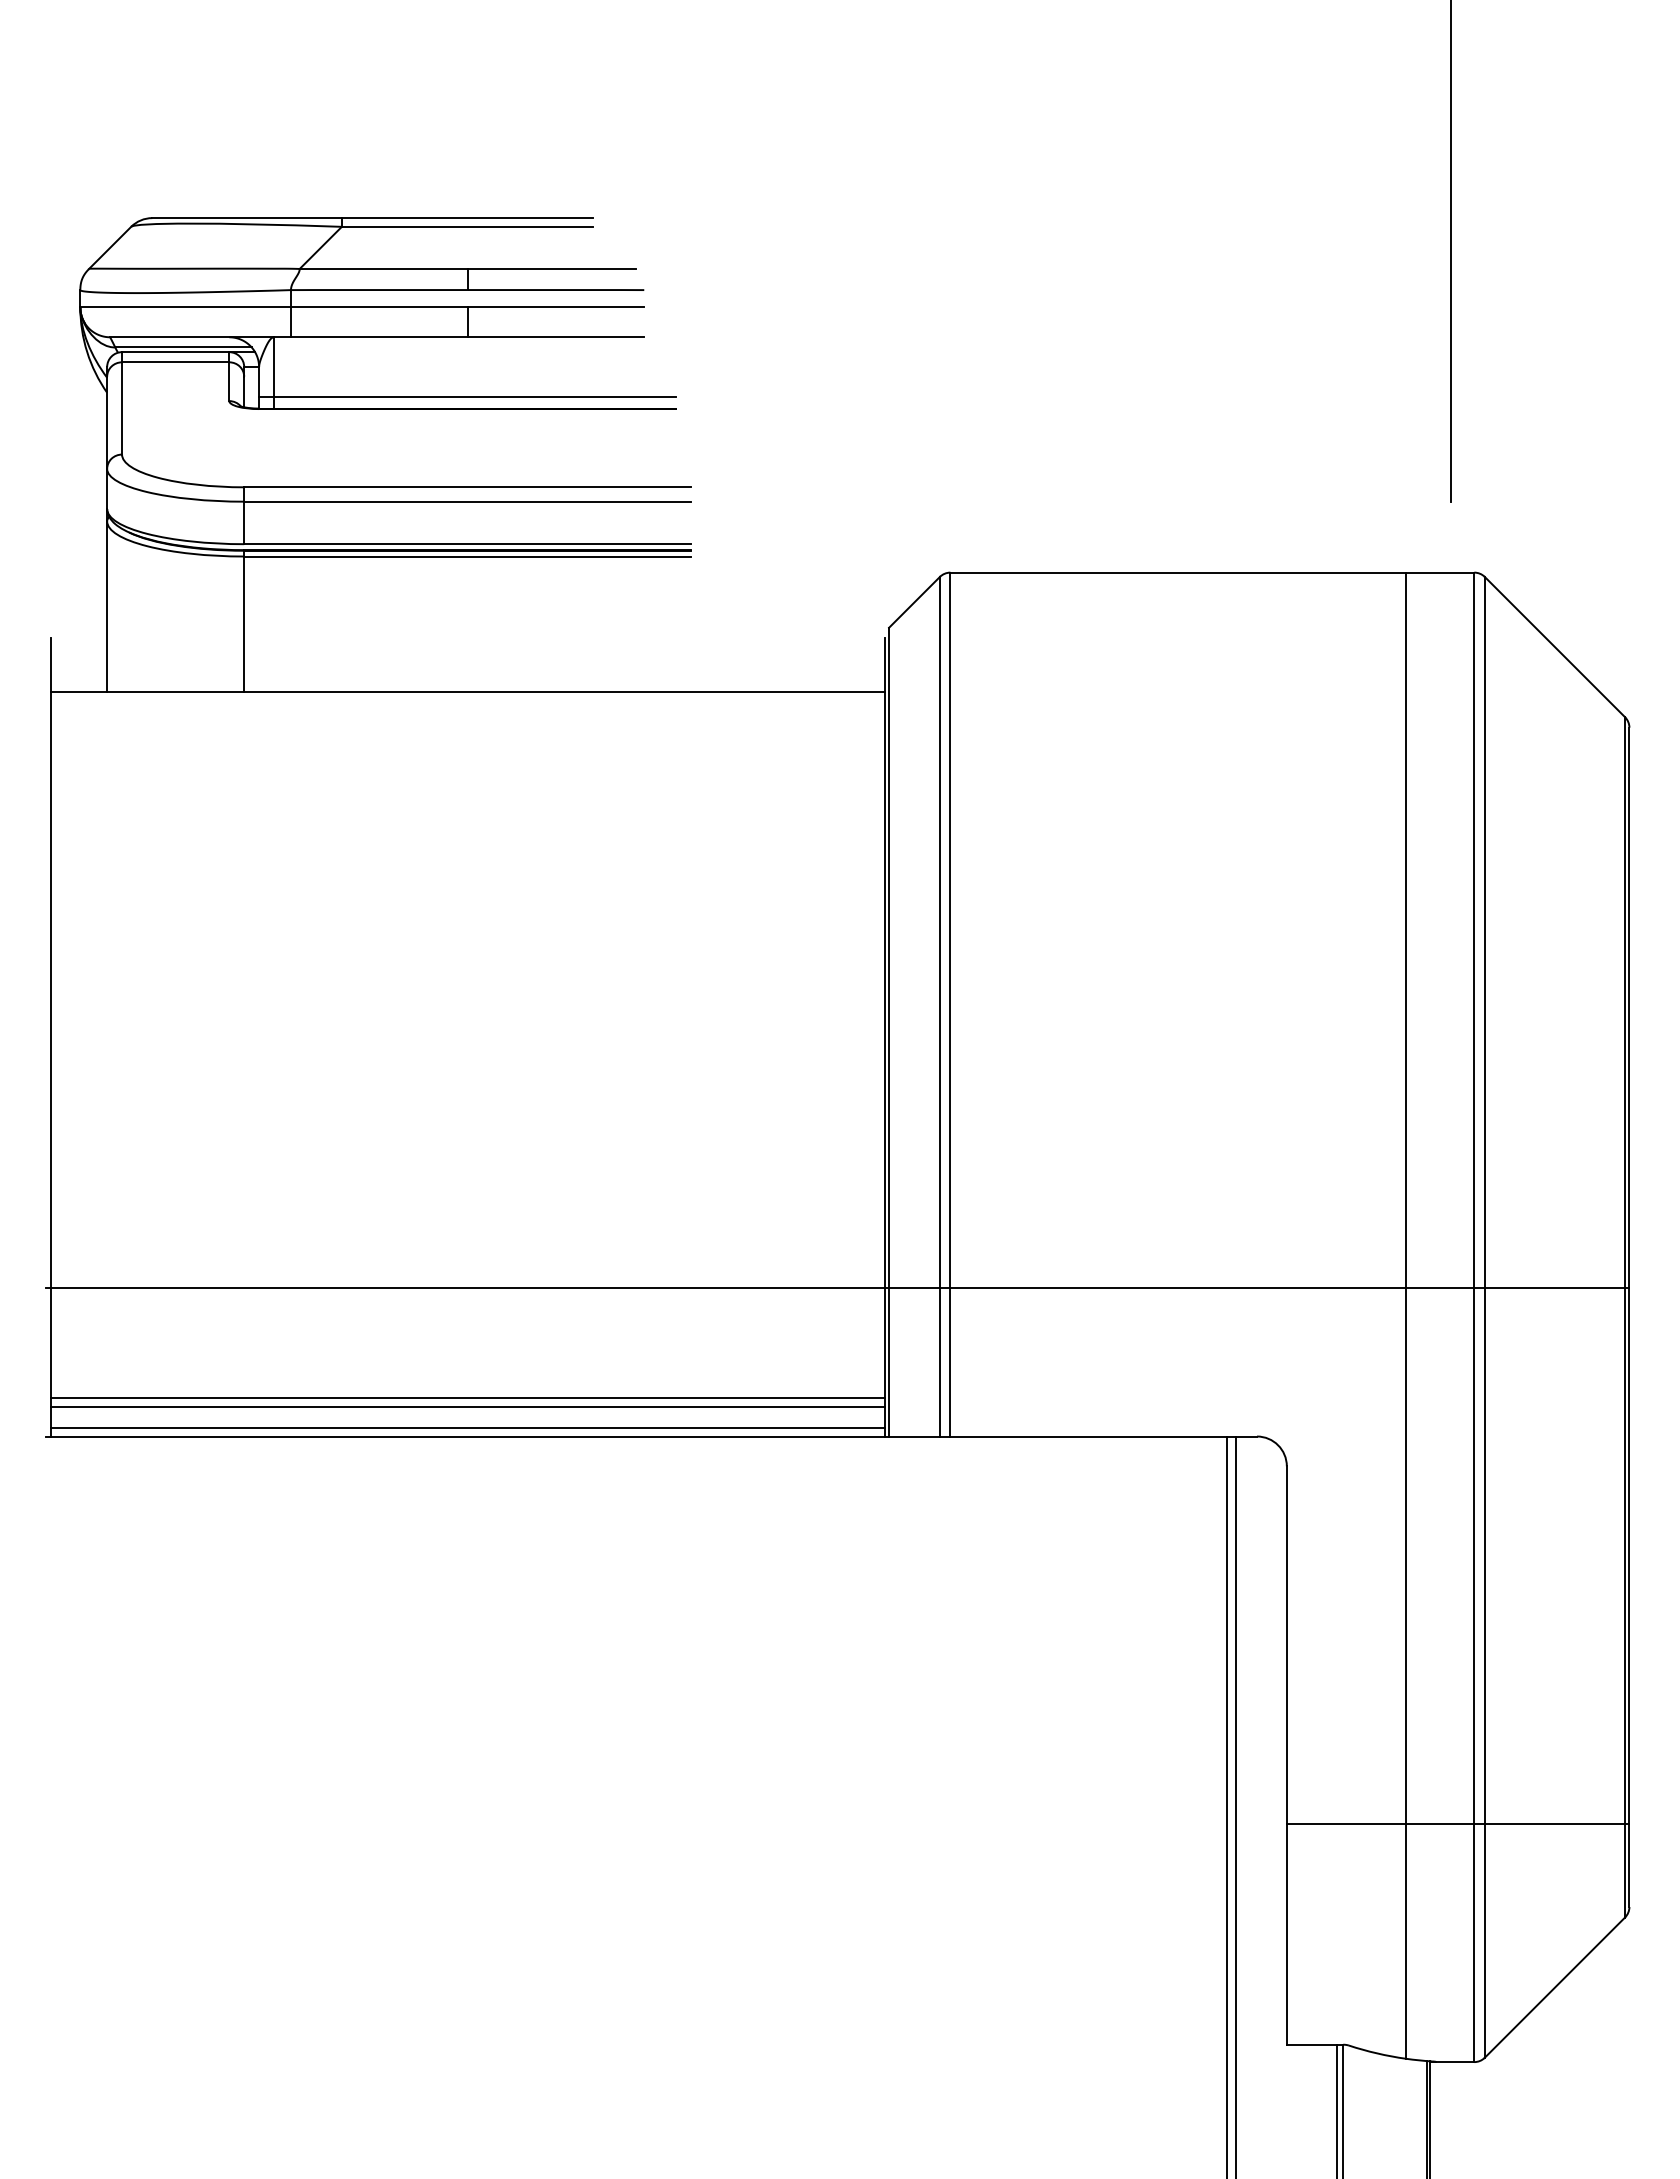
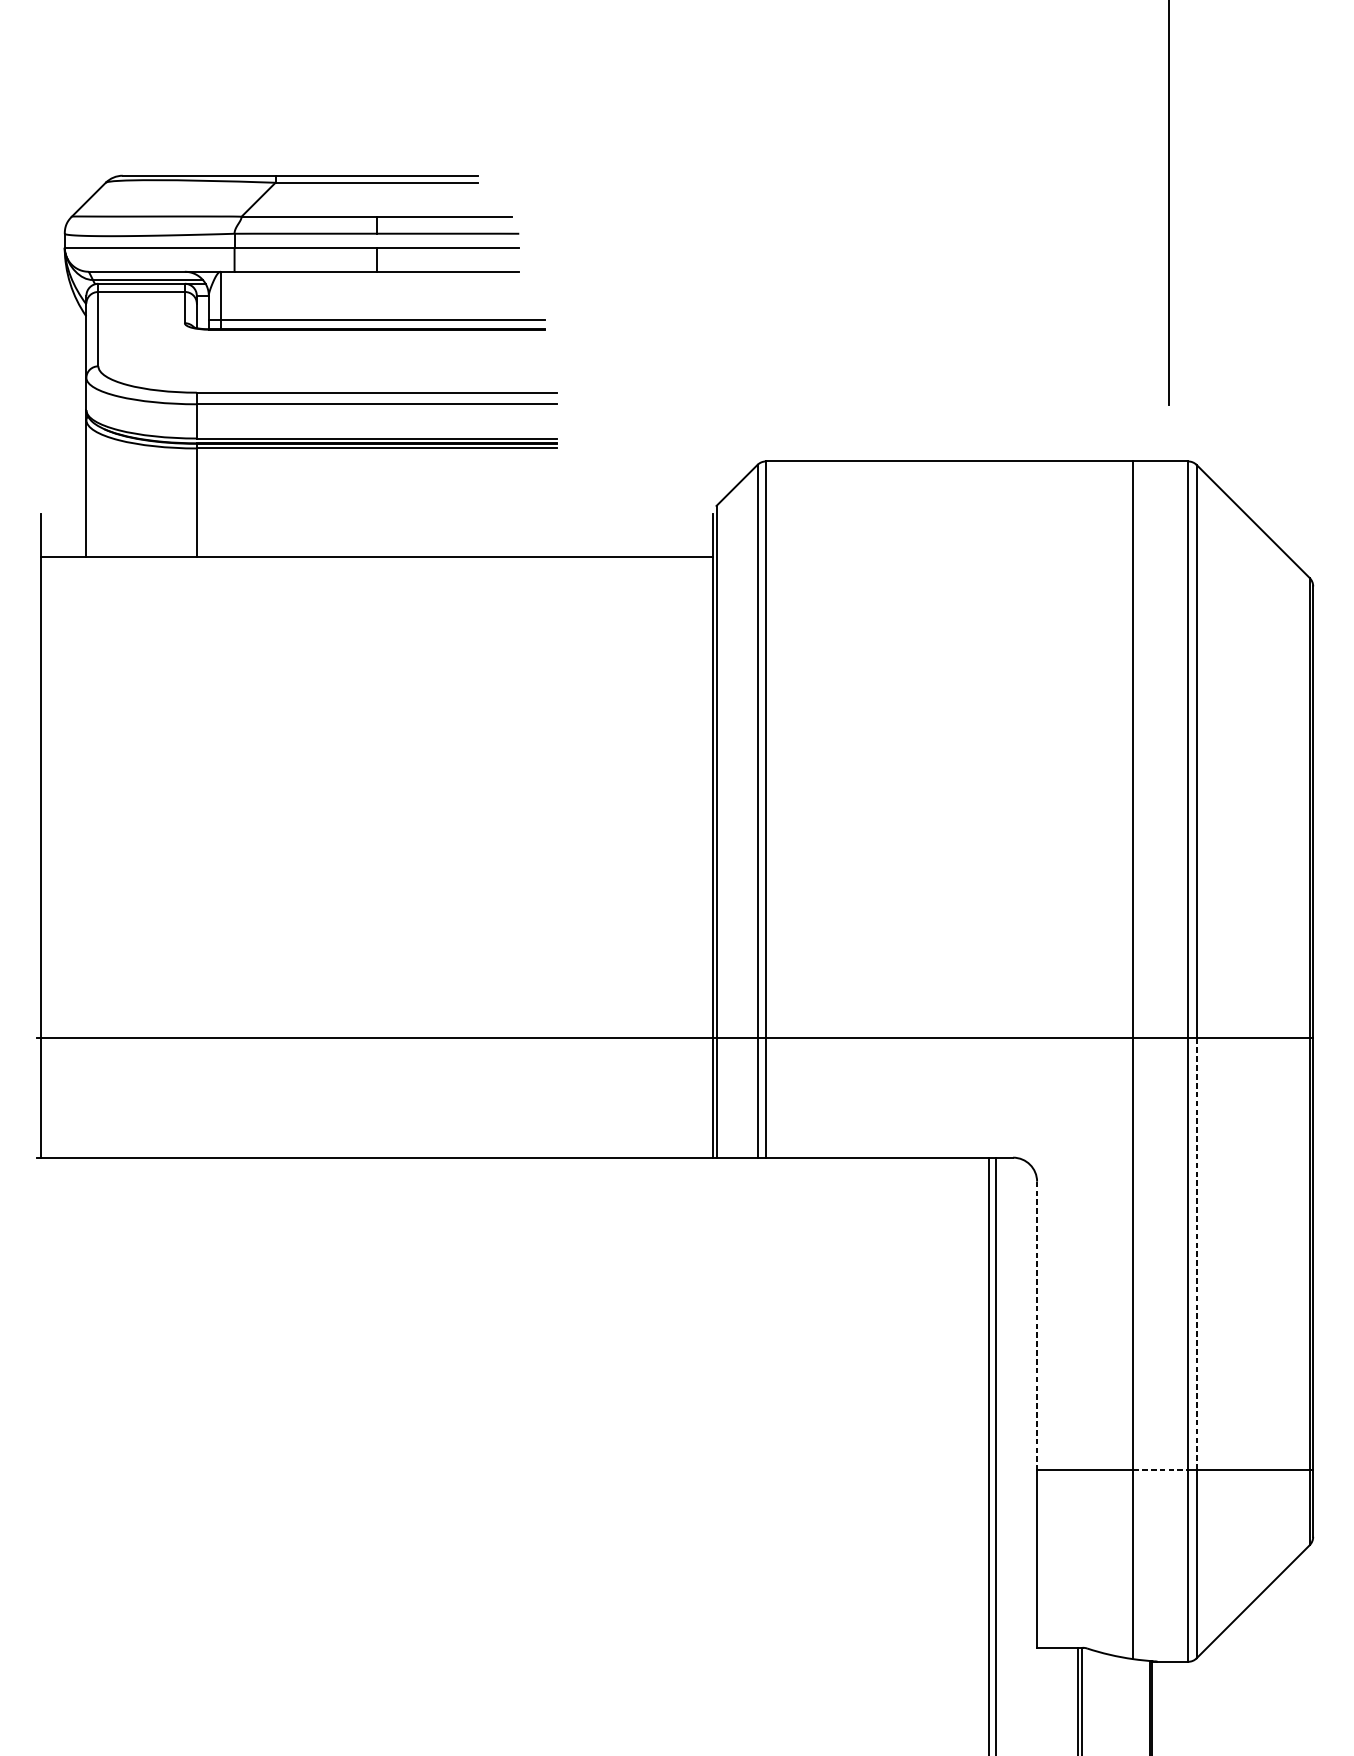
line: (467, 1397) -> (376, 1126), removed
line: (467, 1406) -> (376, 1133), removed
line: (467, 1427) -> (376, 1150), removed
line: (1484, 1555) -> (1196, 1253), solid -> dashed
line: (1286, 1645) -> (1036, 1326), solid -> dashed
line: (1440, 1823) -> (1160, 1469), solid -> dashed

